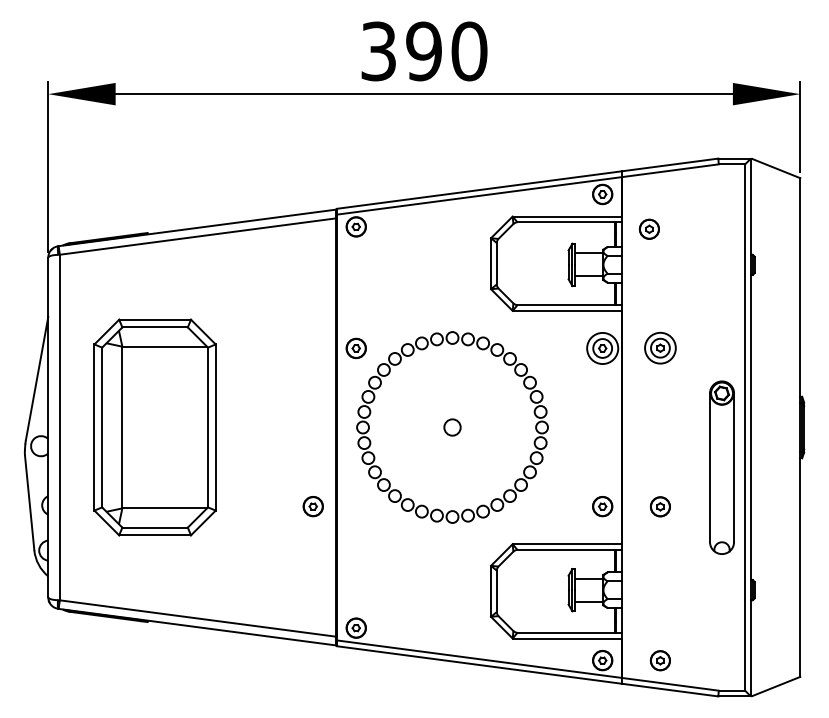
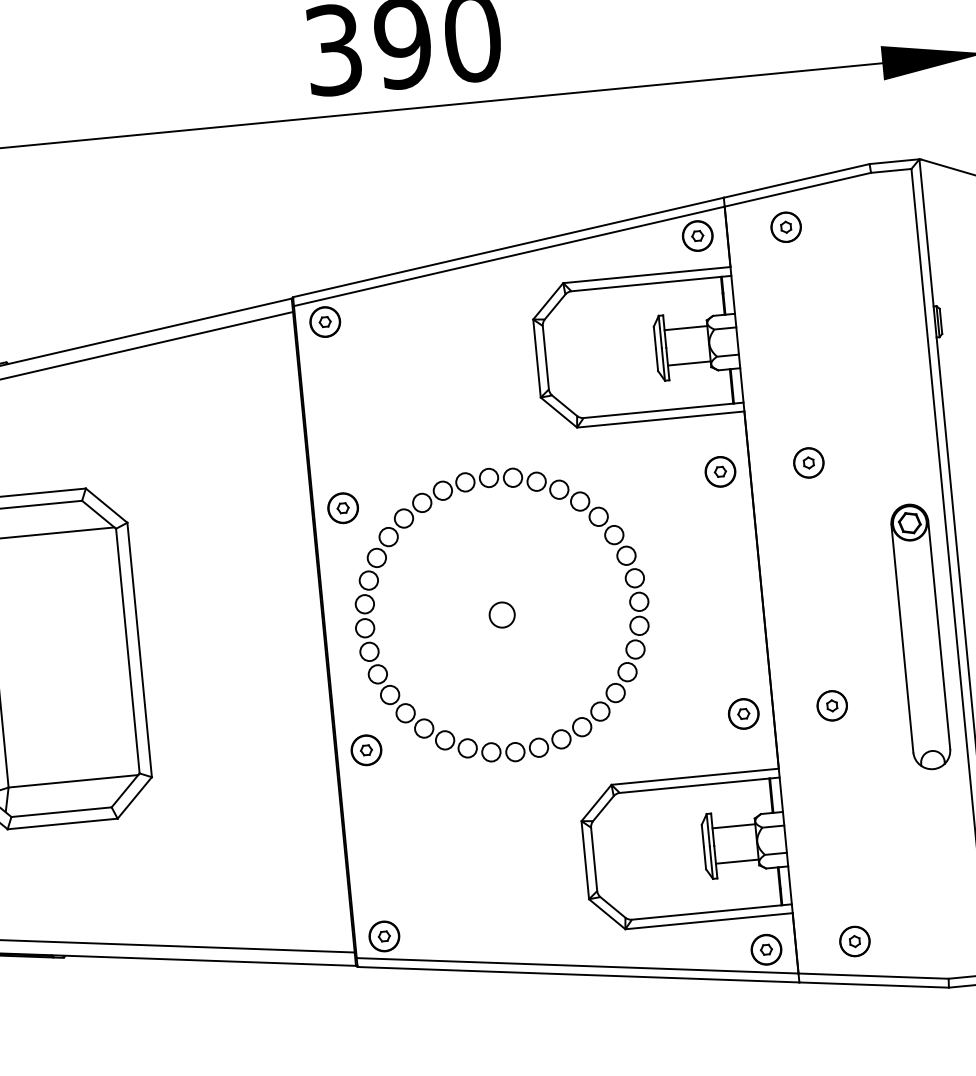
part: (648, 228) -> (784, 226), moved
circle: (660, 347) -> (808, 461), size x0.62
circle: (602, 348) -> (720, 471), size x0.62
part: (312, 506) -> (365, 750), moved

